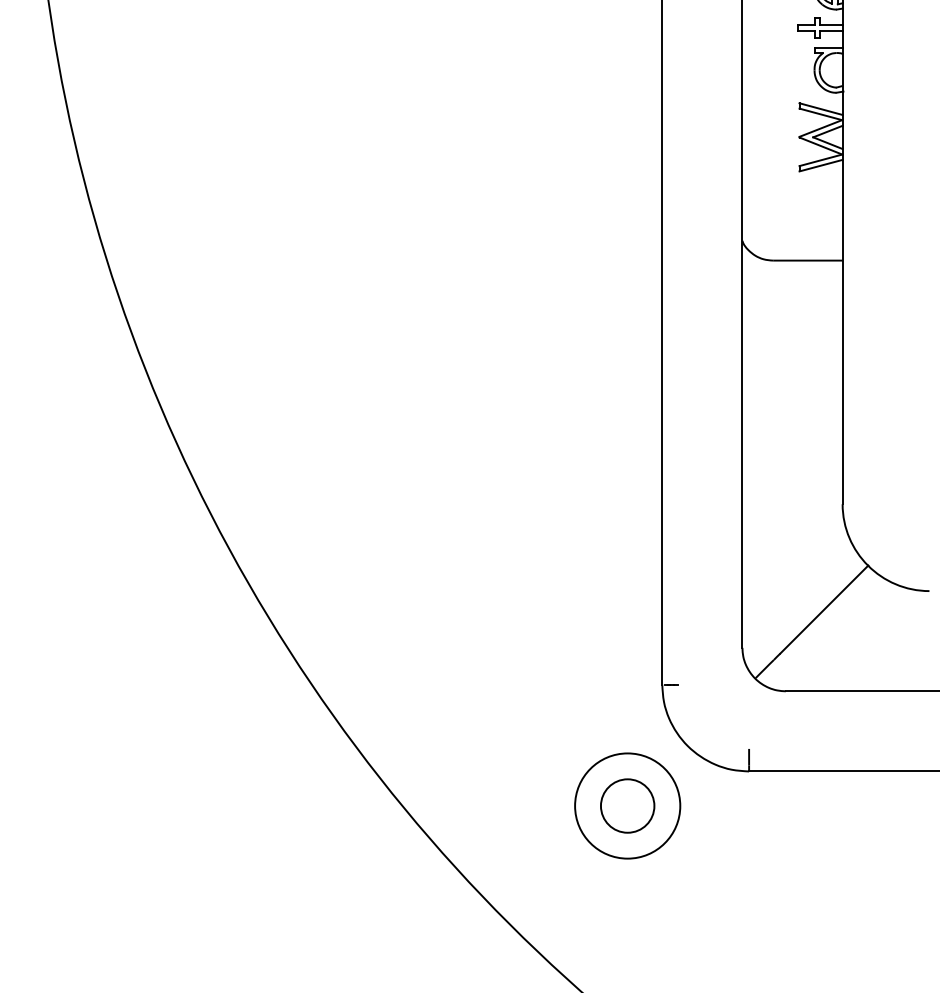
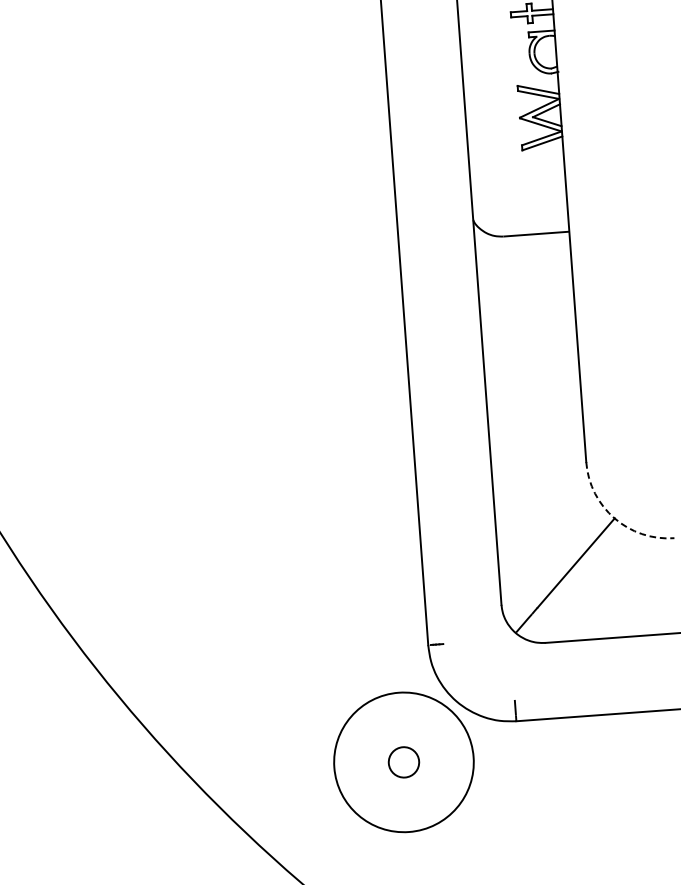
arc: (868, 565) -> (614, 518), solid -> dashed
circle: (627, 805) -> (403, 761), size x0.6
circle: (627, 805) -> (403, 761), size x1.4

